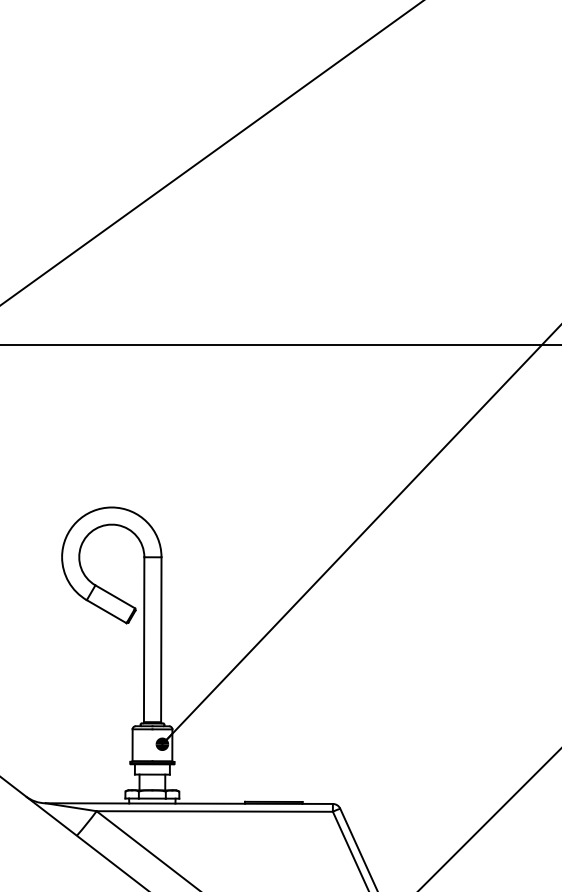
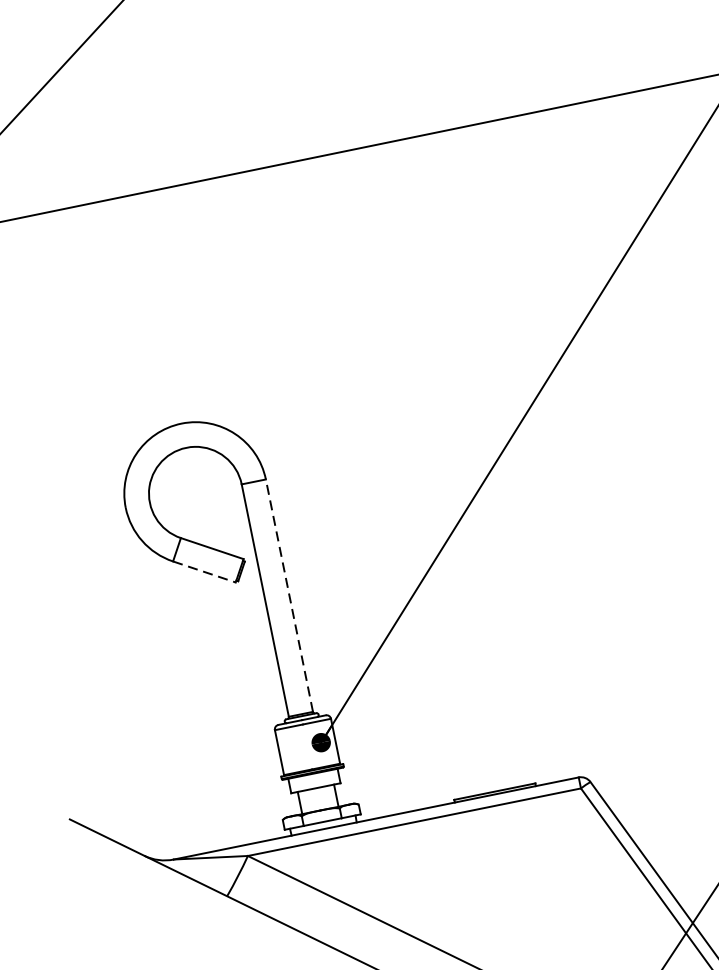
line: (106, 611) -> (204, 571), solid -> dashed
line: (161, 639) -> (289, 595), solid -> dashed

